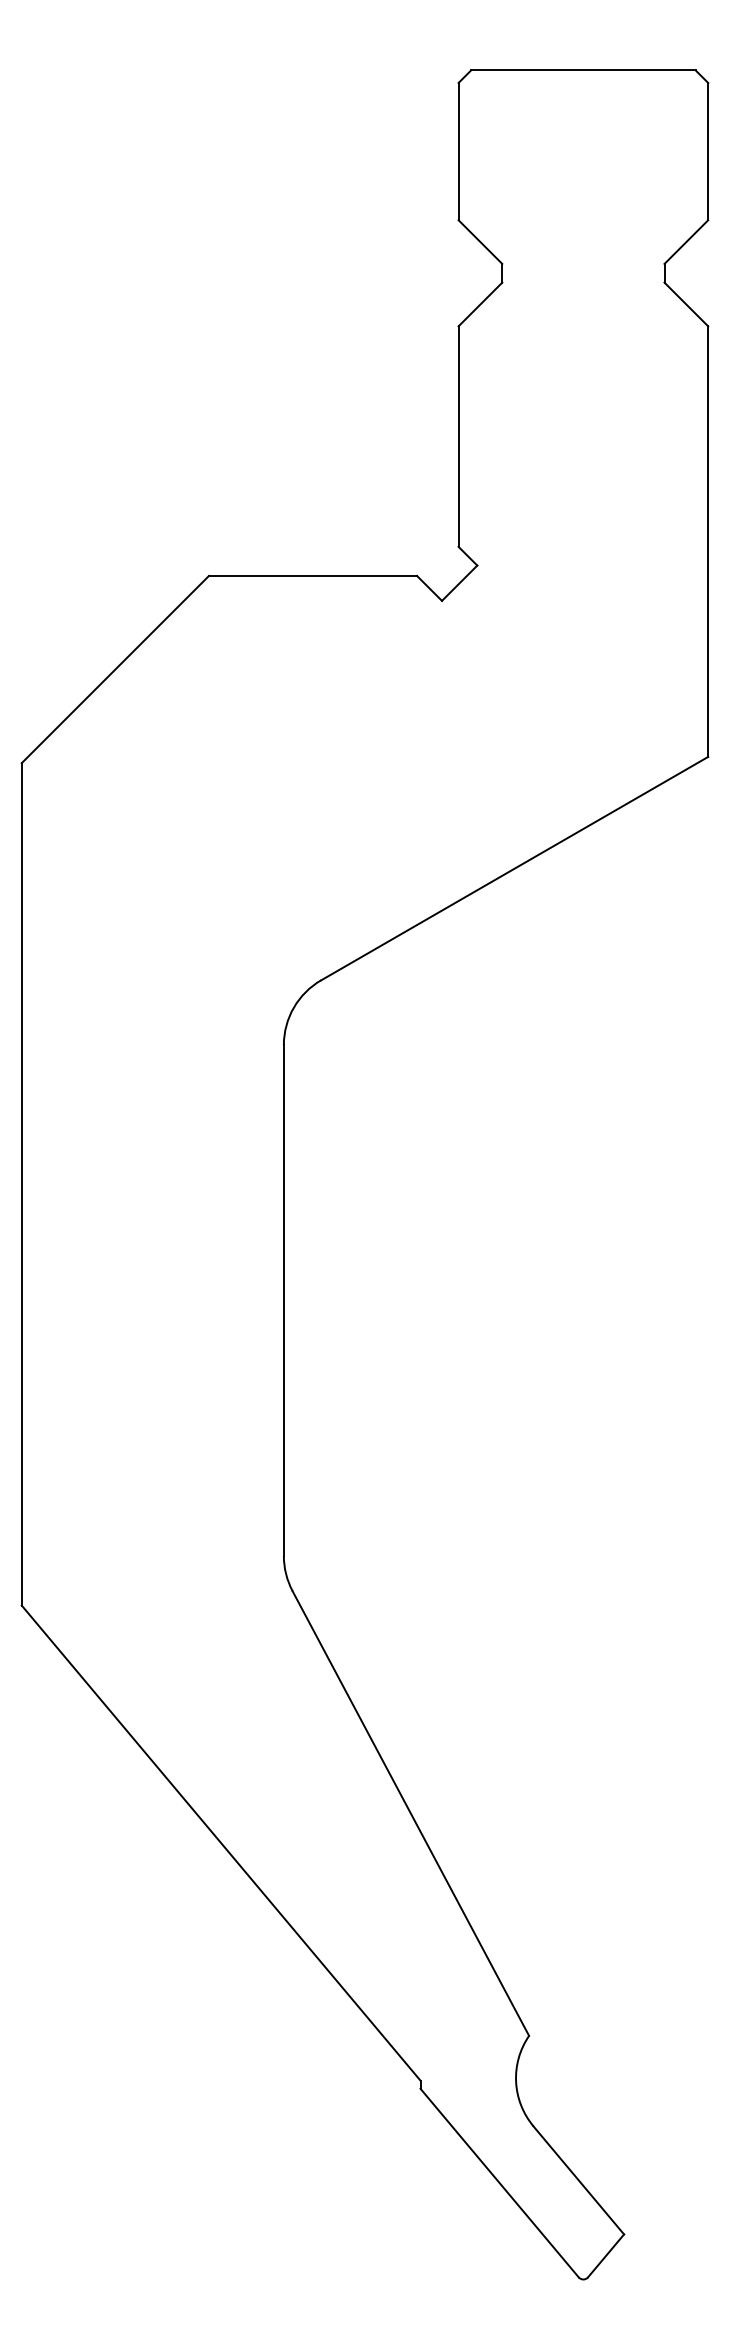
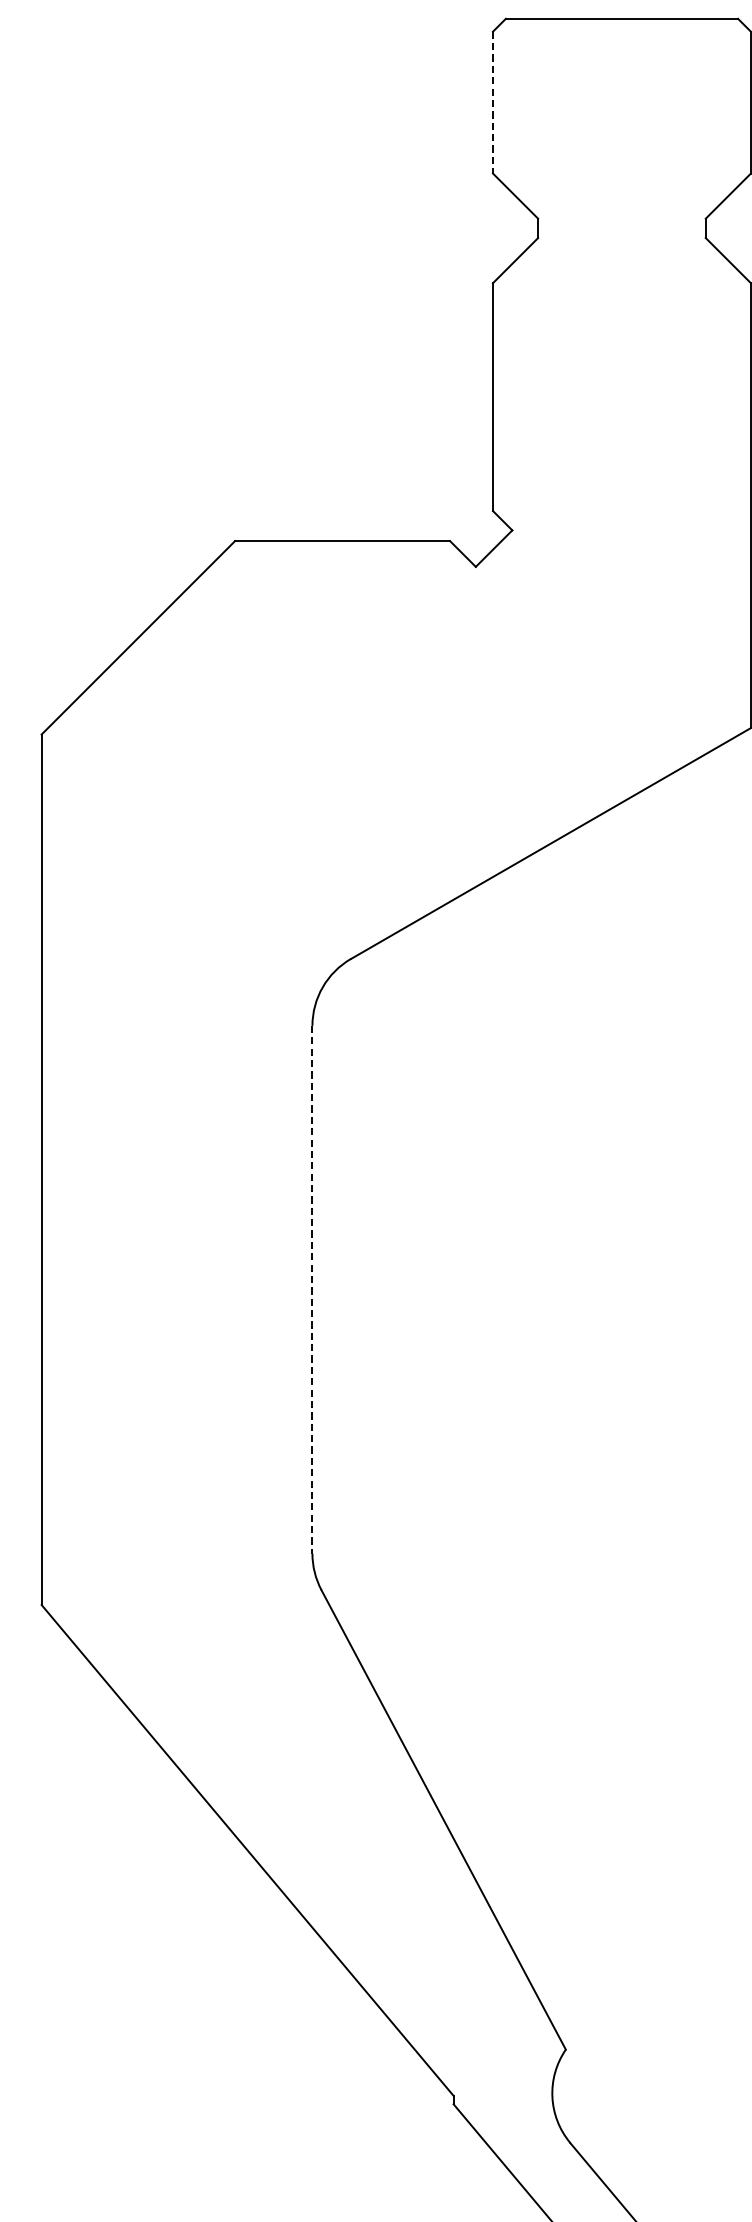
line: (458, 151) -> (492, 102), solid -> dashed
line: (283, 1301) -> (312, 1290), solid -> dashed

